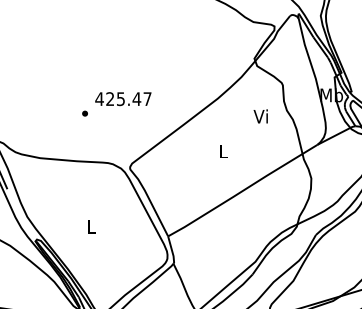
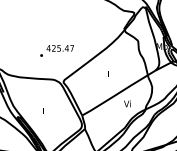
text: (260, 115) -> (127, 103), moved

